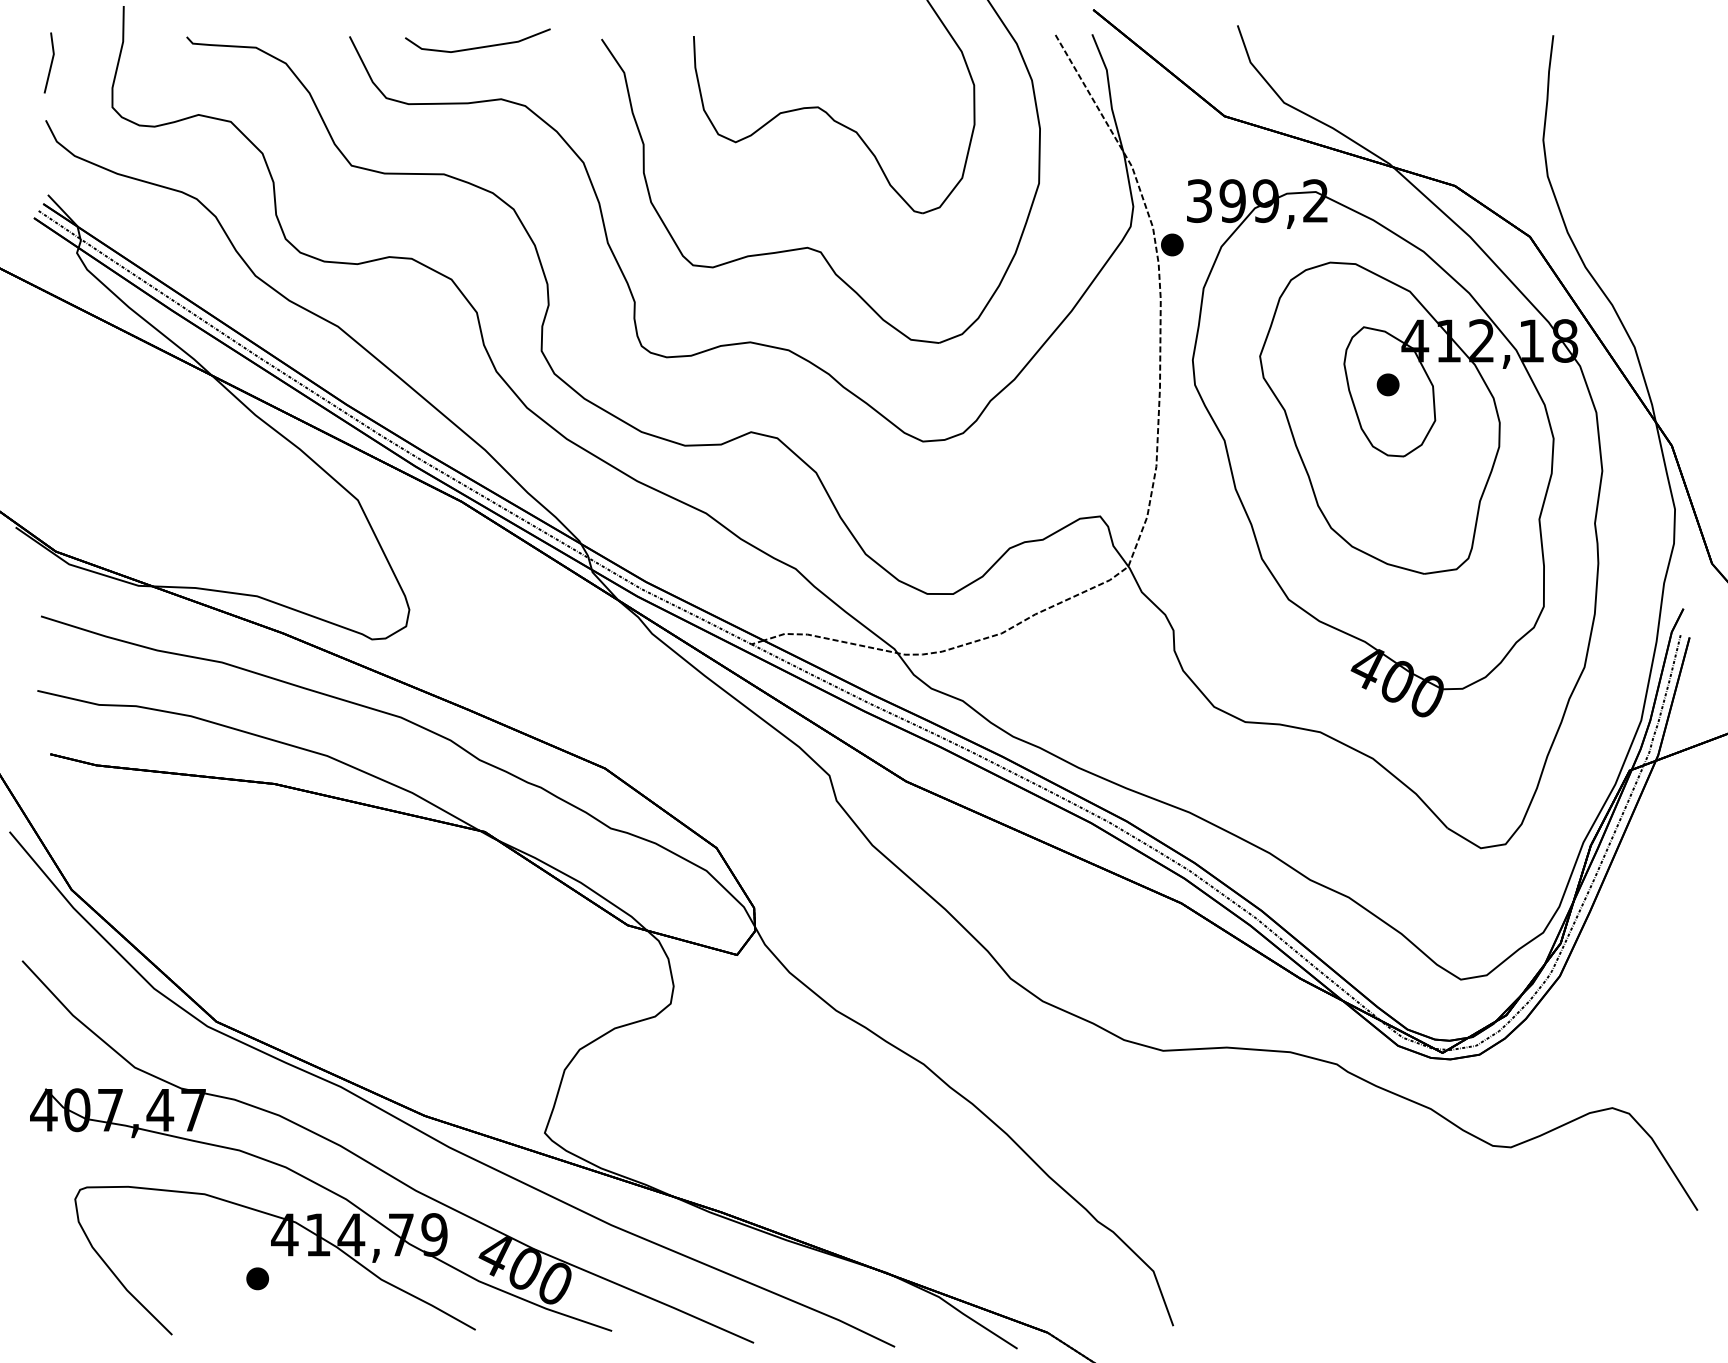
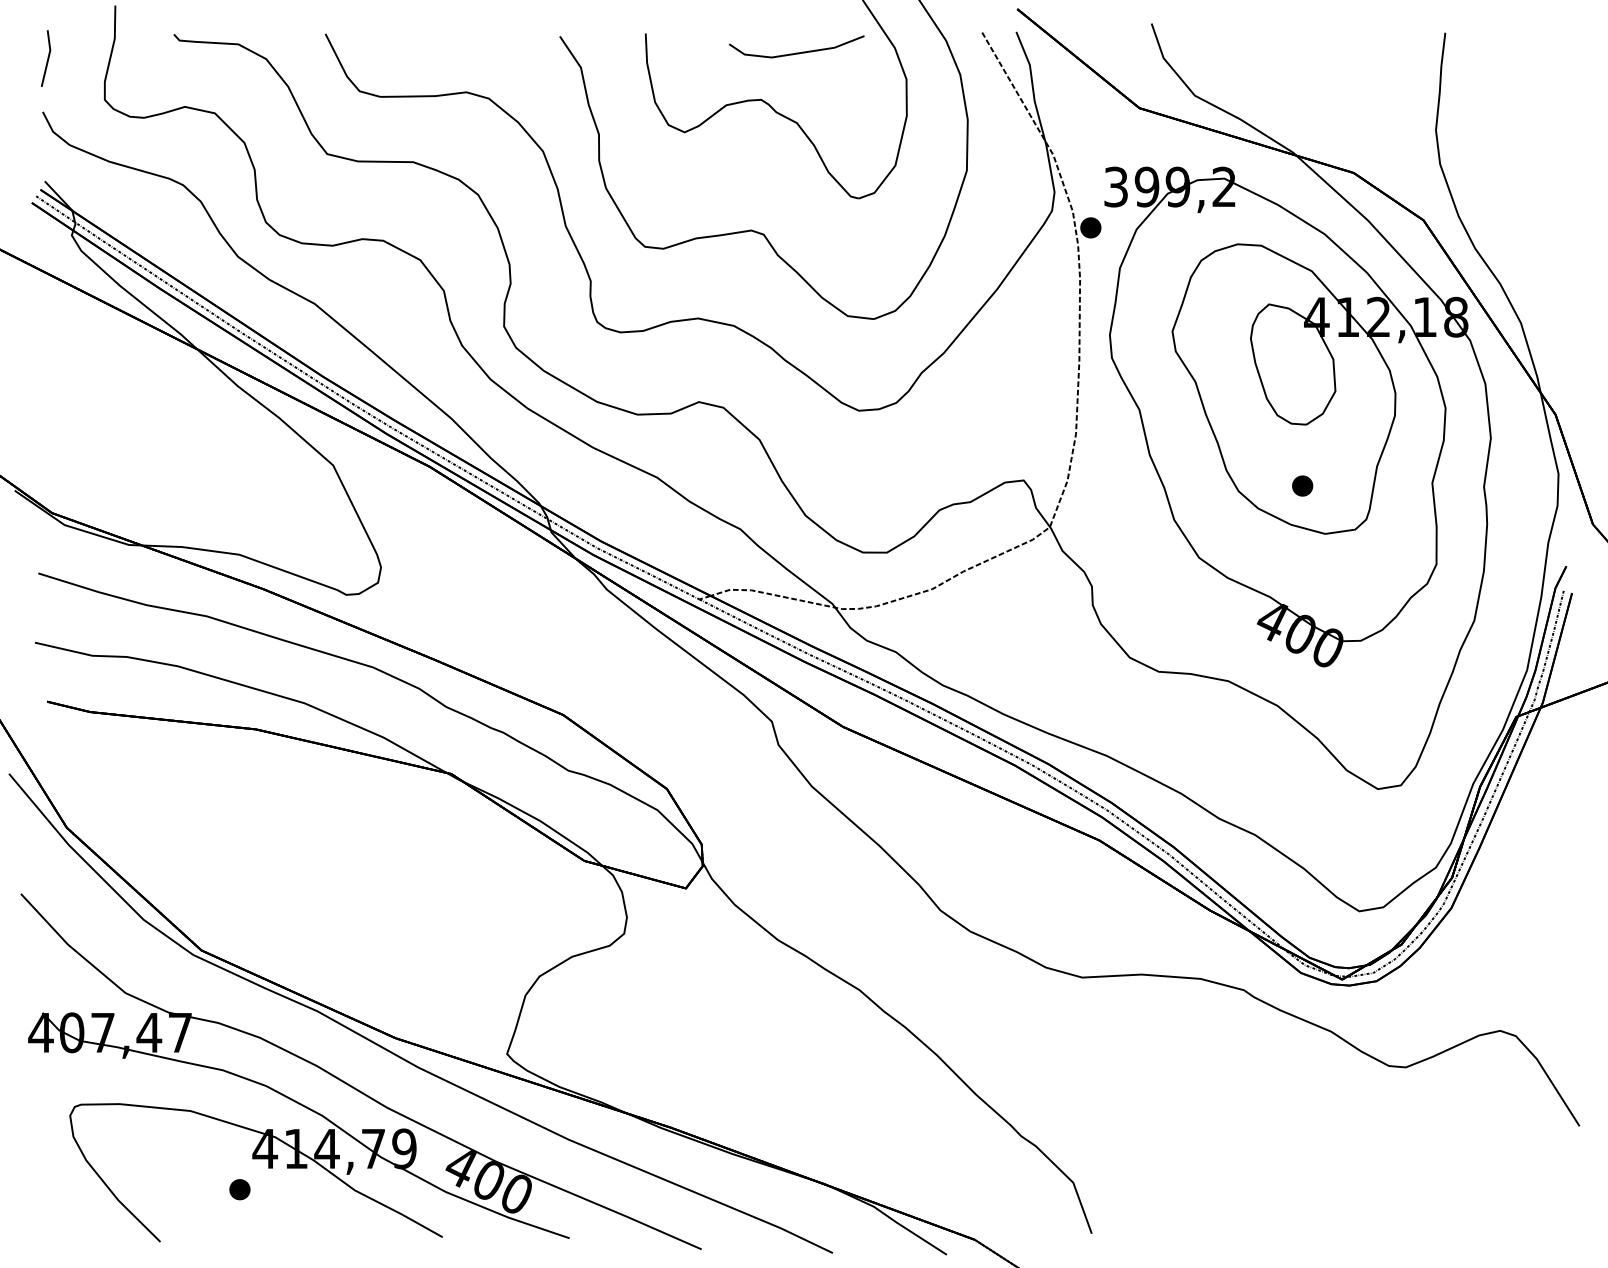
line: (477, 46) -> (796, 52), moved
part: (1388, 384) -> (1302, 485), moved

